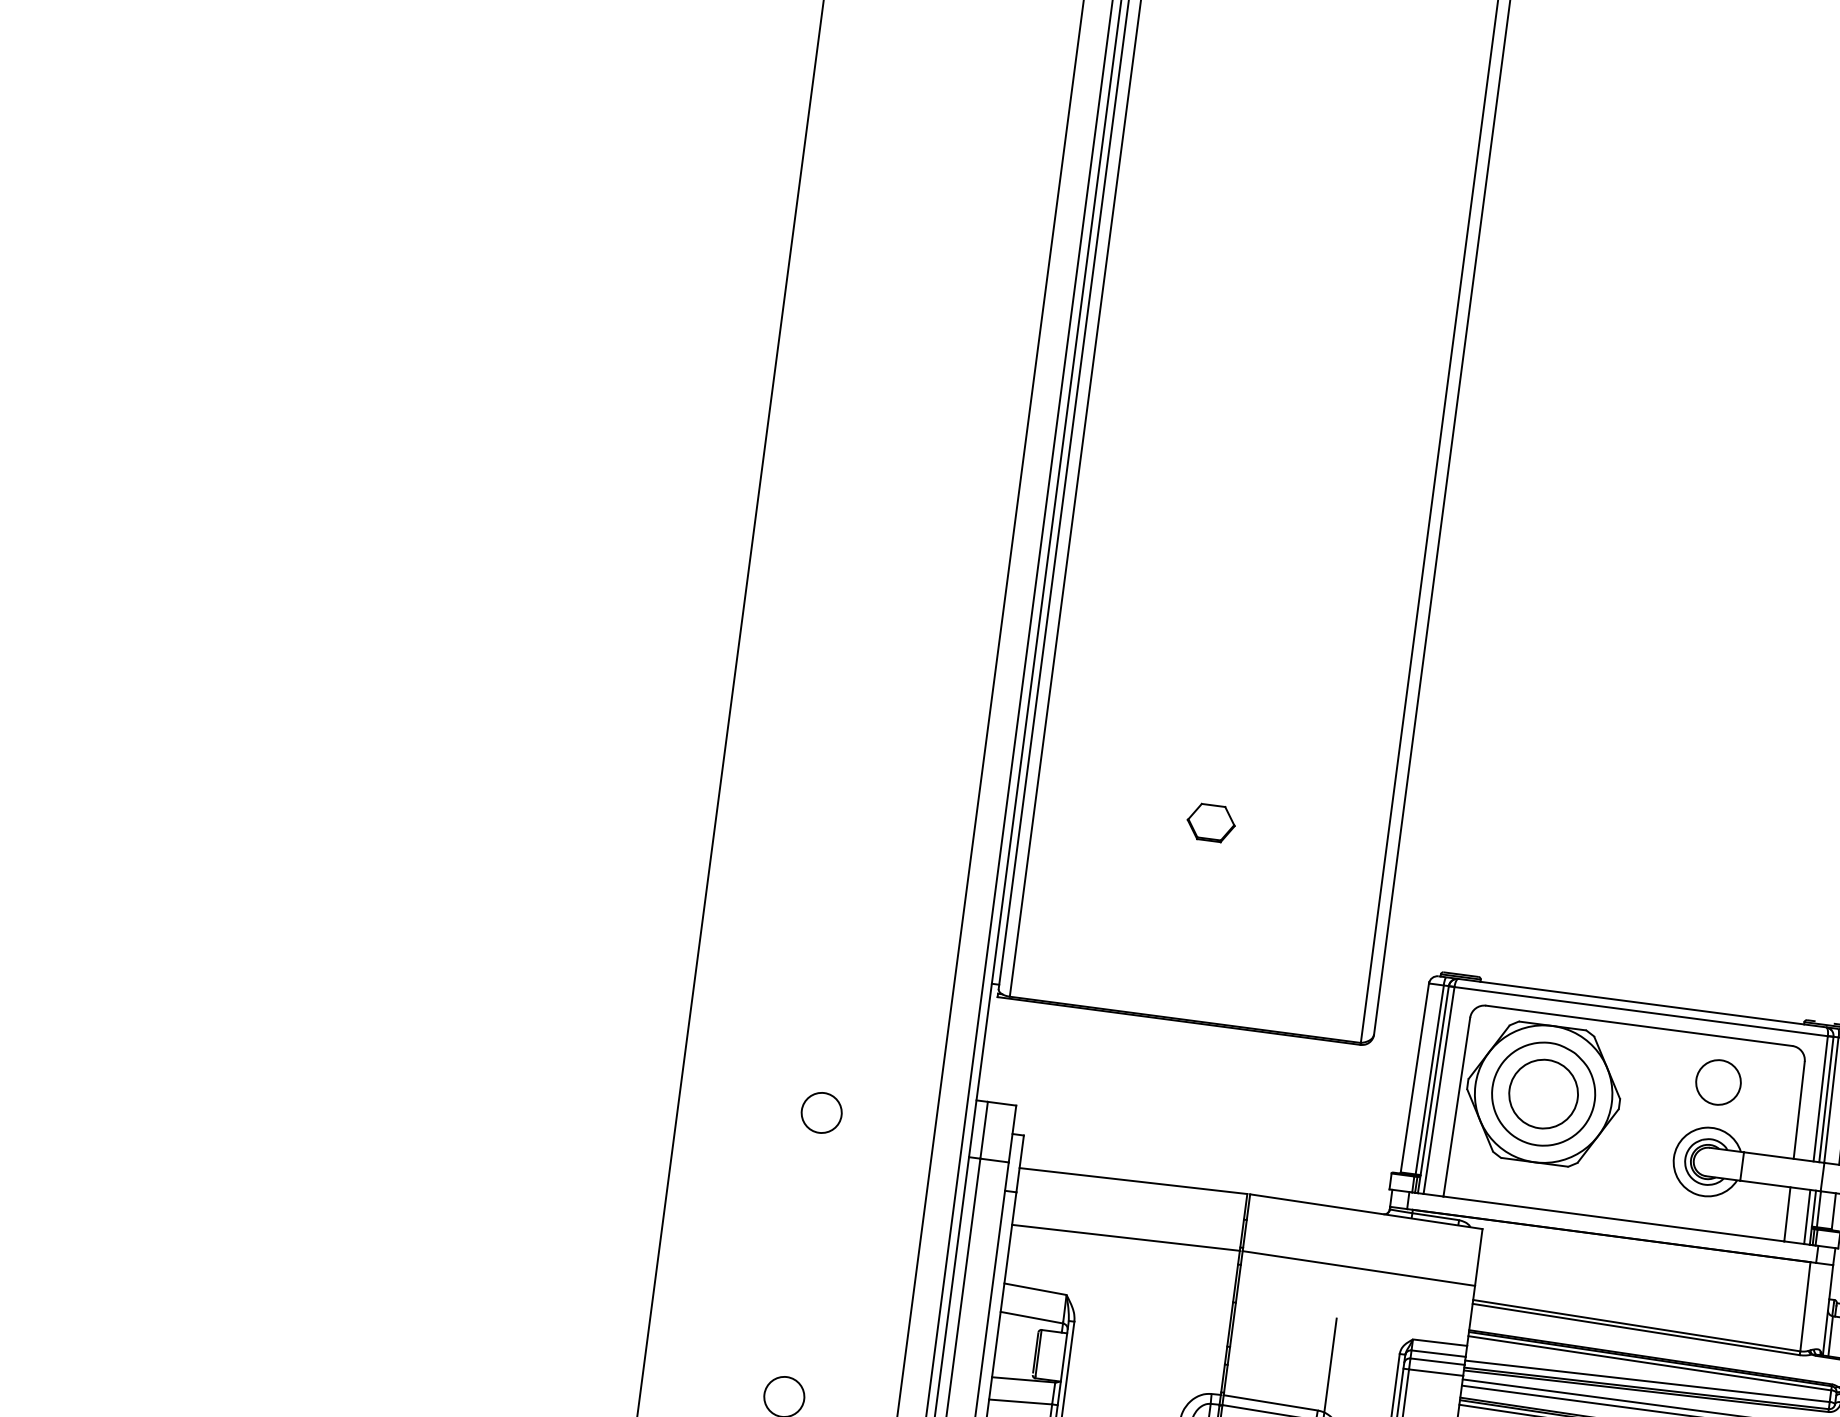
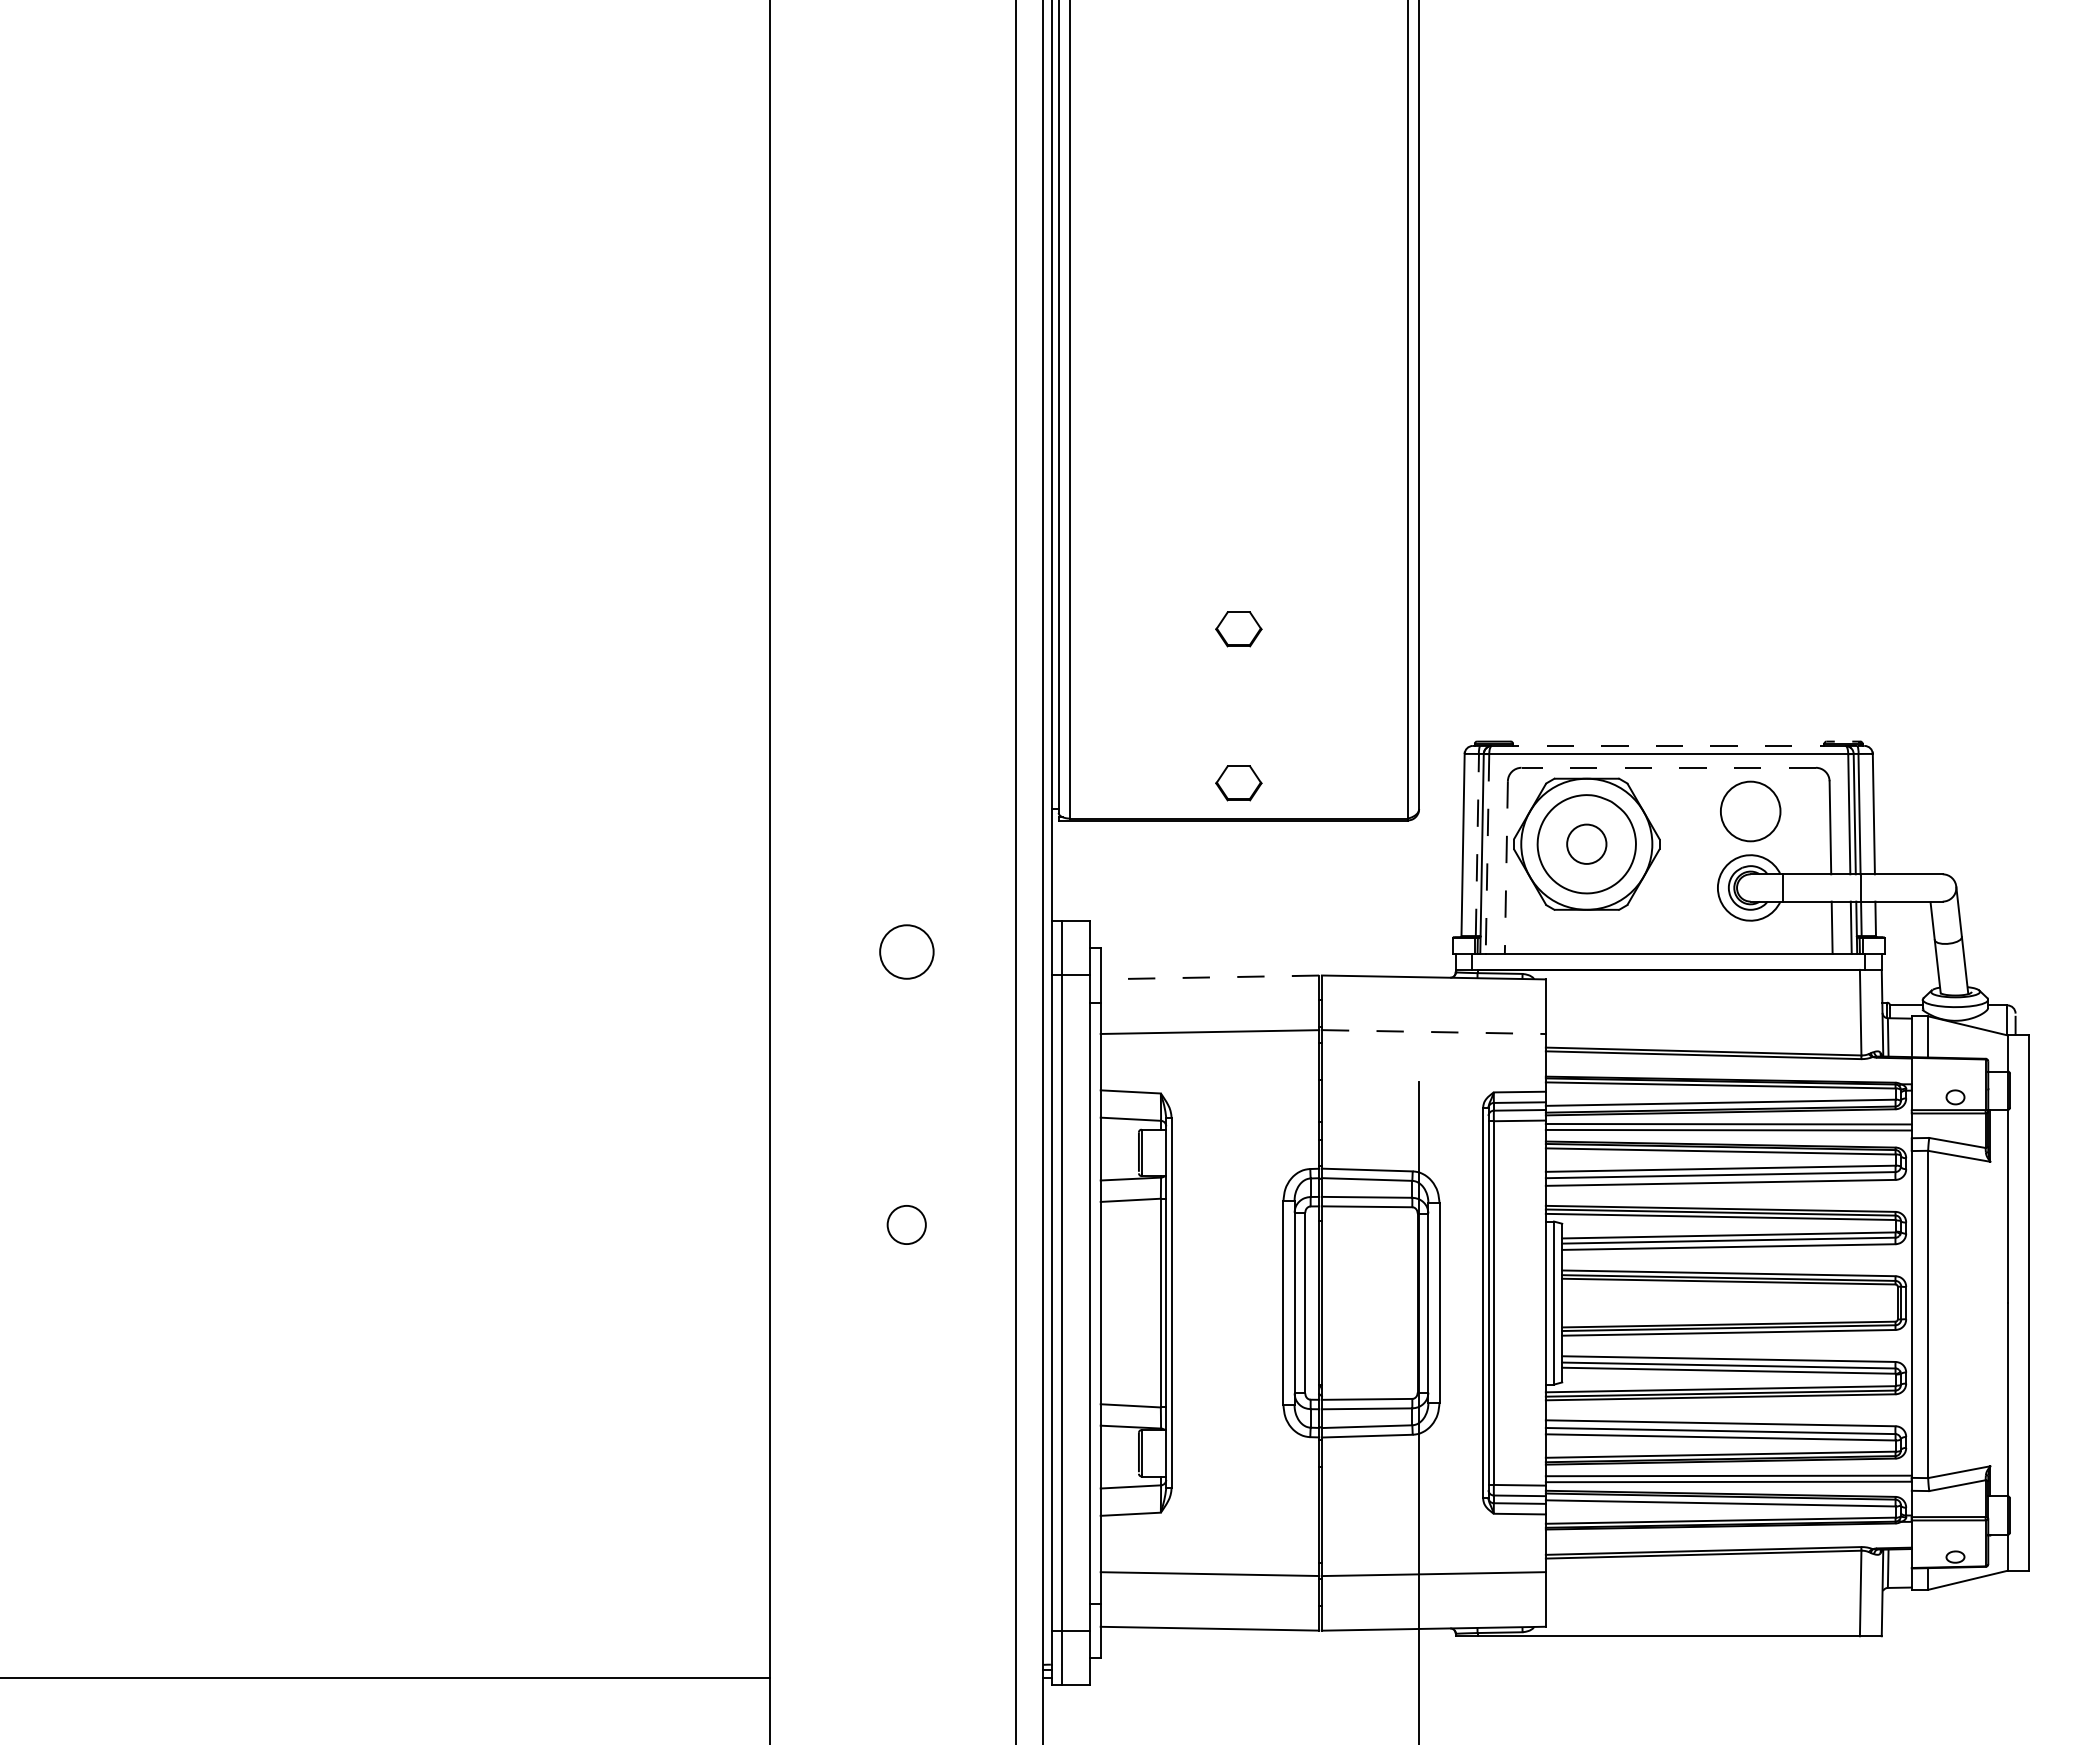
part: (1189, 983) -> (1238, 783), added
line: (1642, 1002) -> (1668, 745), solid -> dashed
line: (1639, 1025) -> (1668, 767), solid -> dashed
line: (1429, 1079) -> (1477, 844), solid -> dashed
circle: (1718, 1082) -> (1750, 811), size x1.4
line: (1439, 1090) -> (1487, 853), solid -> dashed
circle: (1543, 1094) -> (1586, 844), size x0.6
line: (1456, 1107) -> (1506, 867), solid -> dashed
circle: (821, 1112) -> (906, 951), size x1.4
line: (1133, 1181) -> (1209, 977), solid -> dashed
line: (1358, 1268) -> (1433, 1032), solid -> dashed

